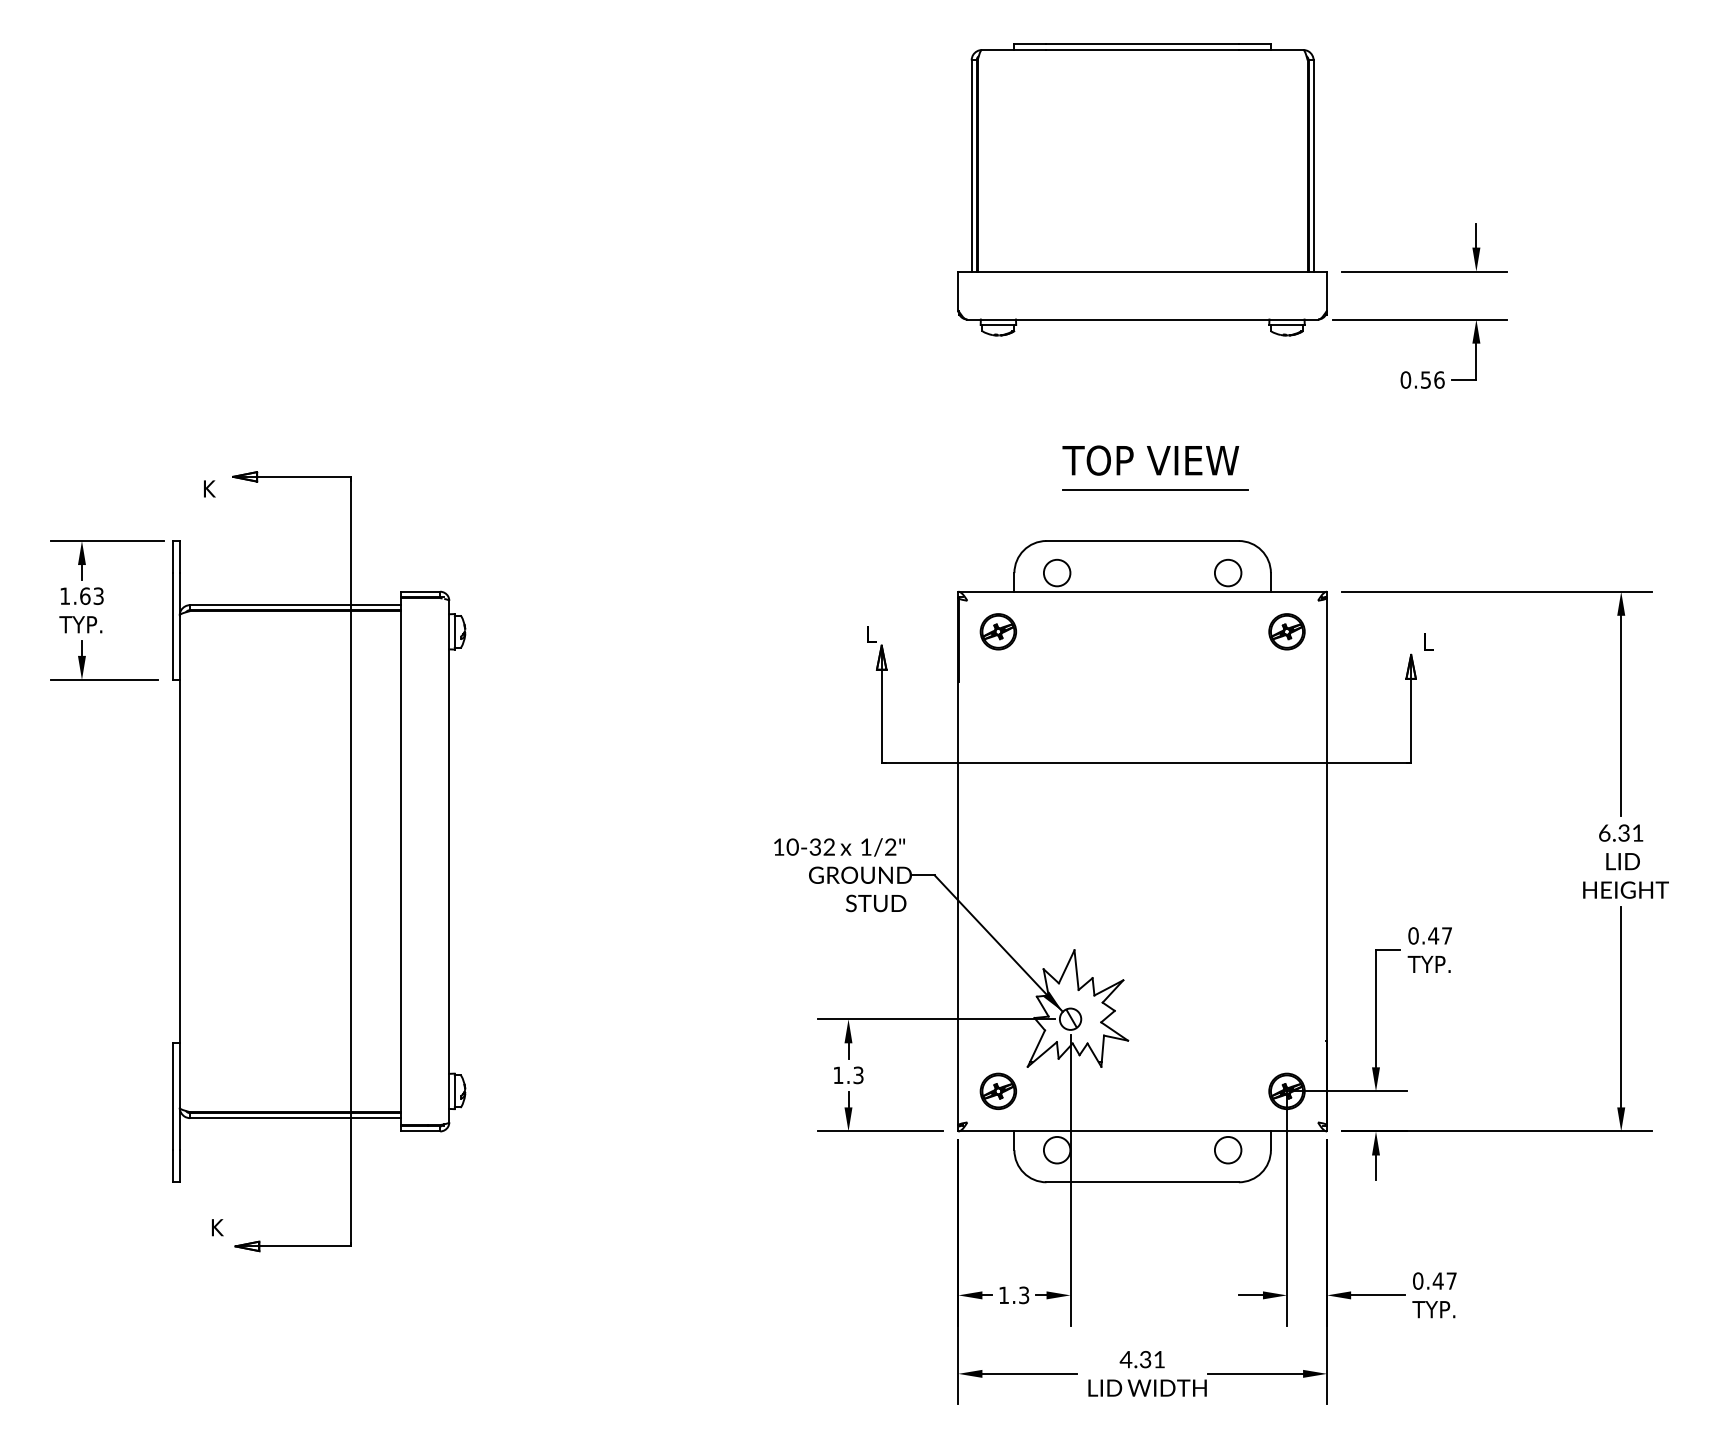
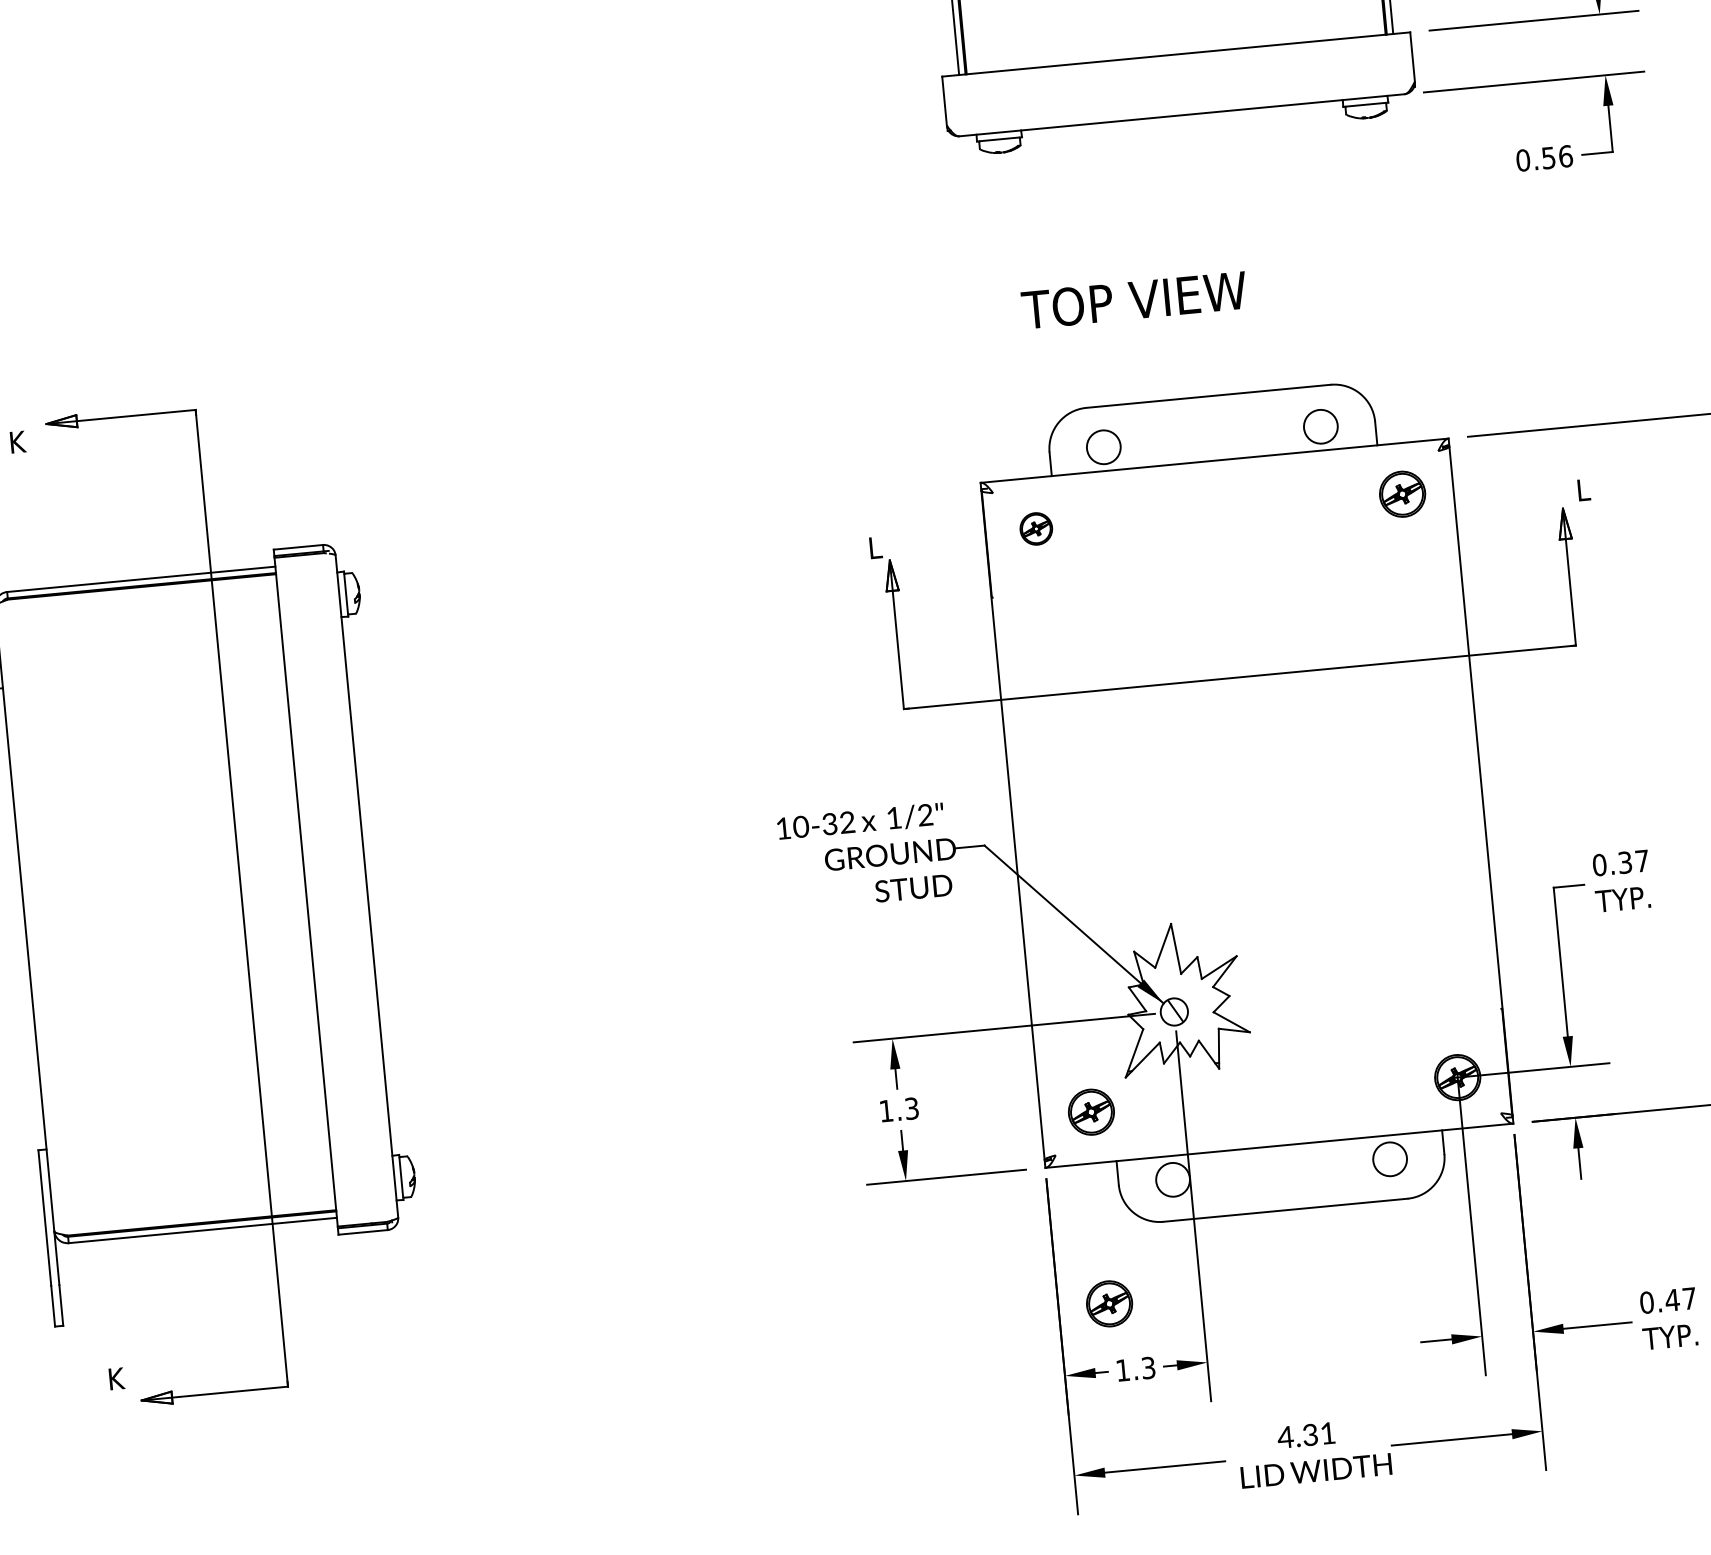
text: (1150, 460) -> (1133, 300), moved
line: (1154, 489) -> (1217, 329), removed
part: (998, 631) -> (1036, 528), size x0.7
text: (1433, 935) -> (1624, 862), 0.47 -> 0.37
part: (998, 1241) -> (1109, 1302), added

